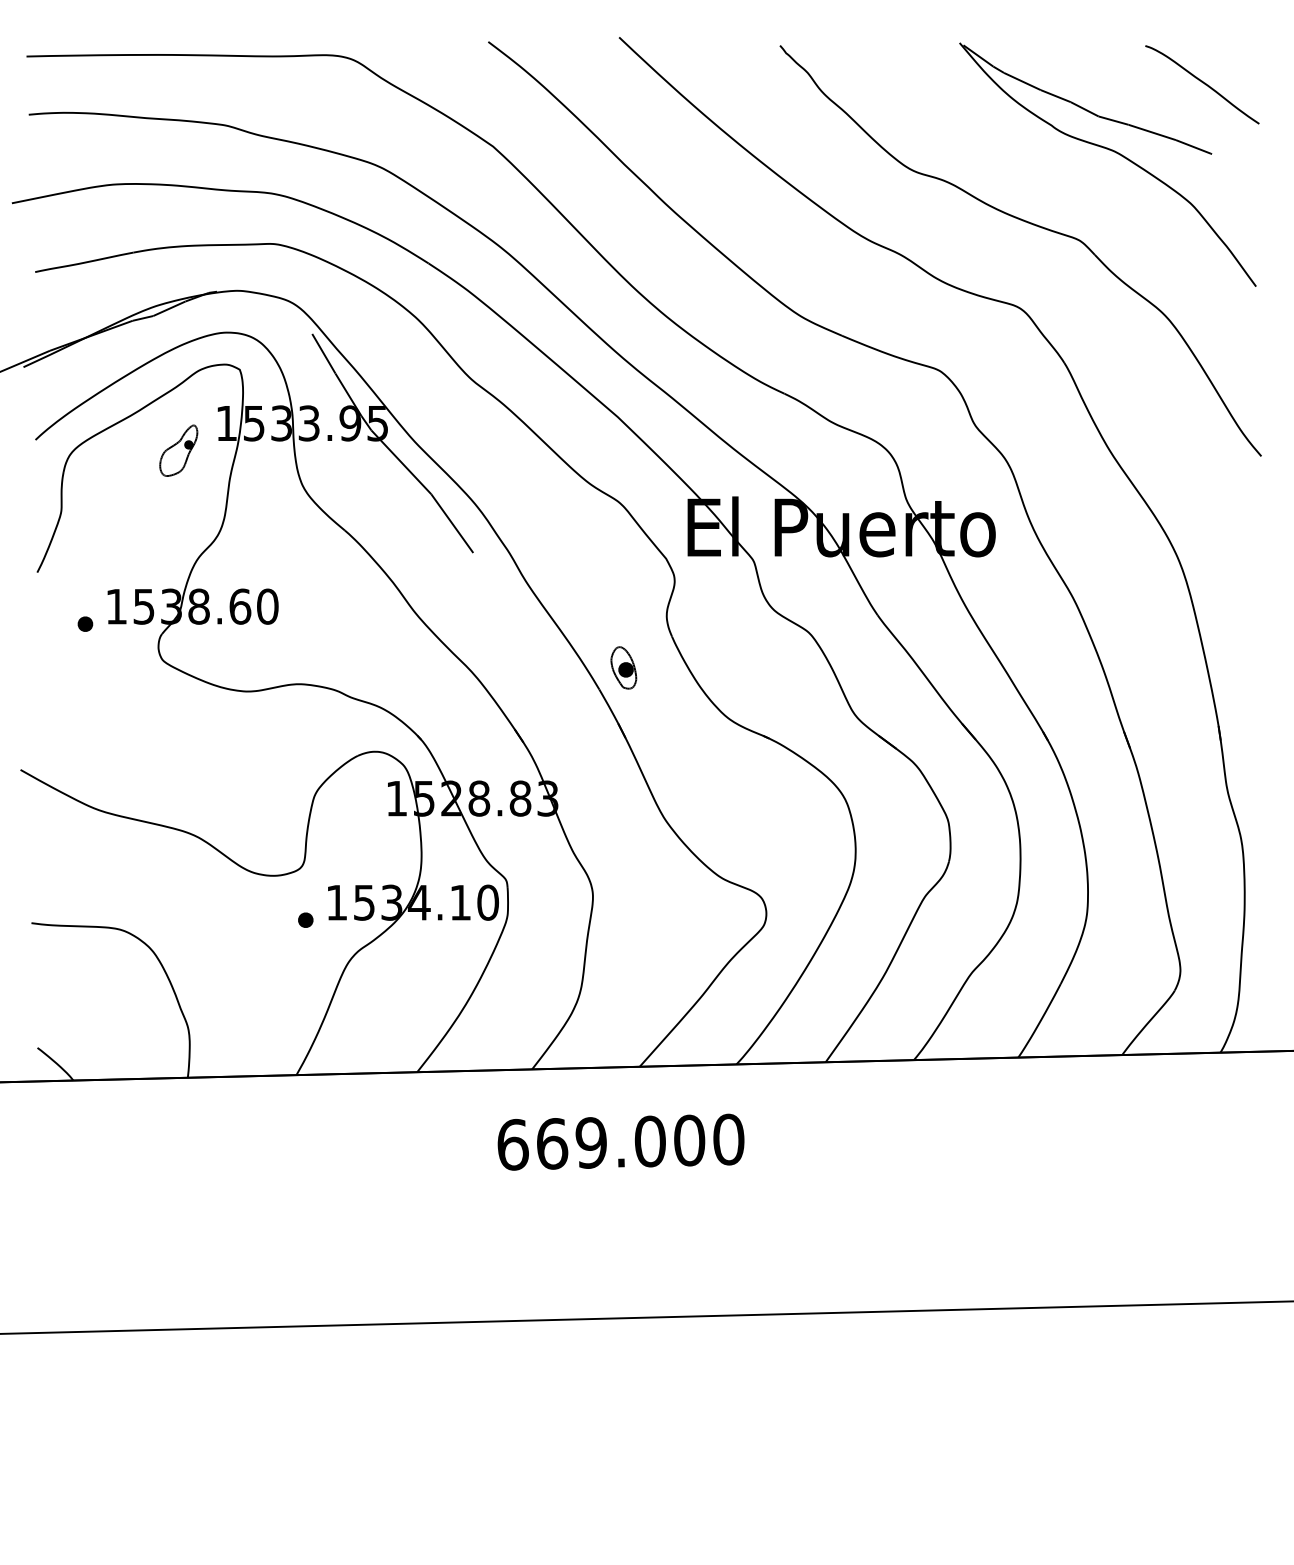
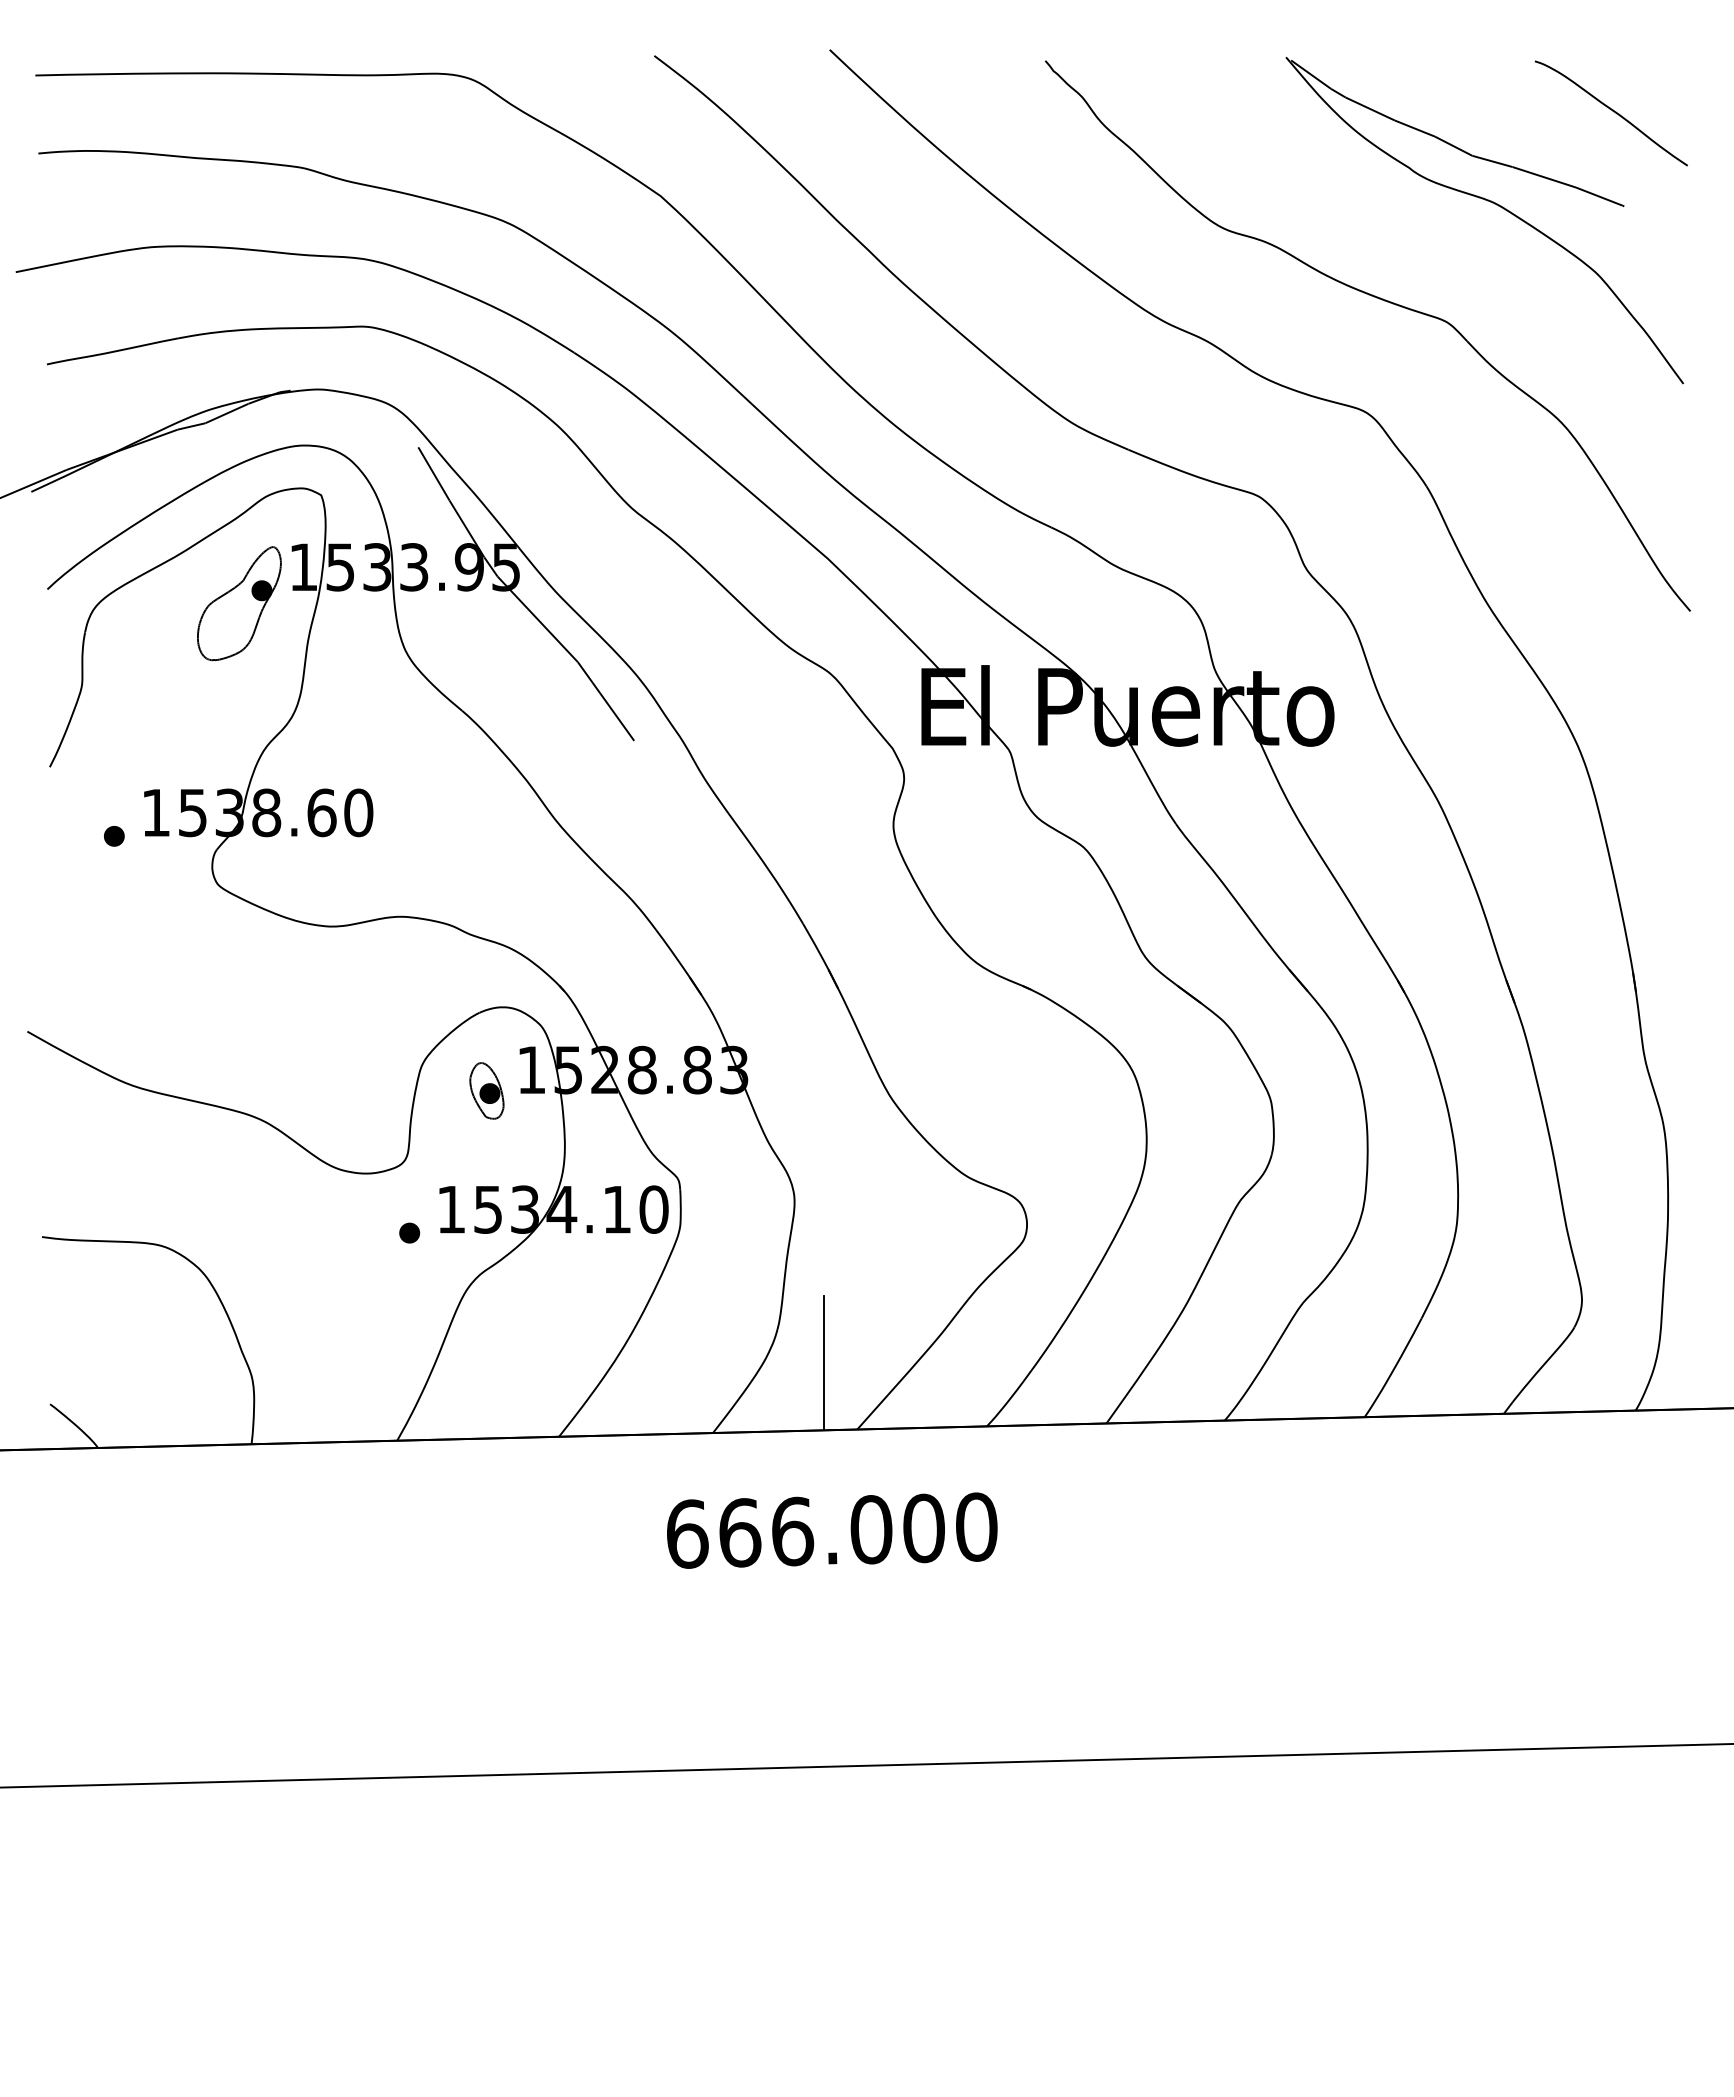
part: (178, 450) -> (239, 603), size x1.67
part: (623, 667) -> (486, 1090), moved
line: (614, 1017) -> (823, 1363), added
text: (591, 1142) -> (792, 1531), 669.000 -> 666.000

